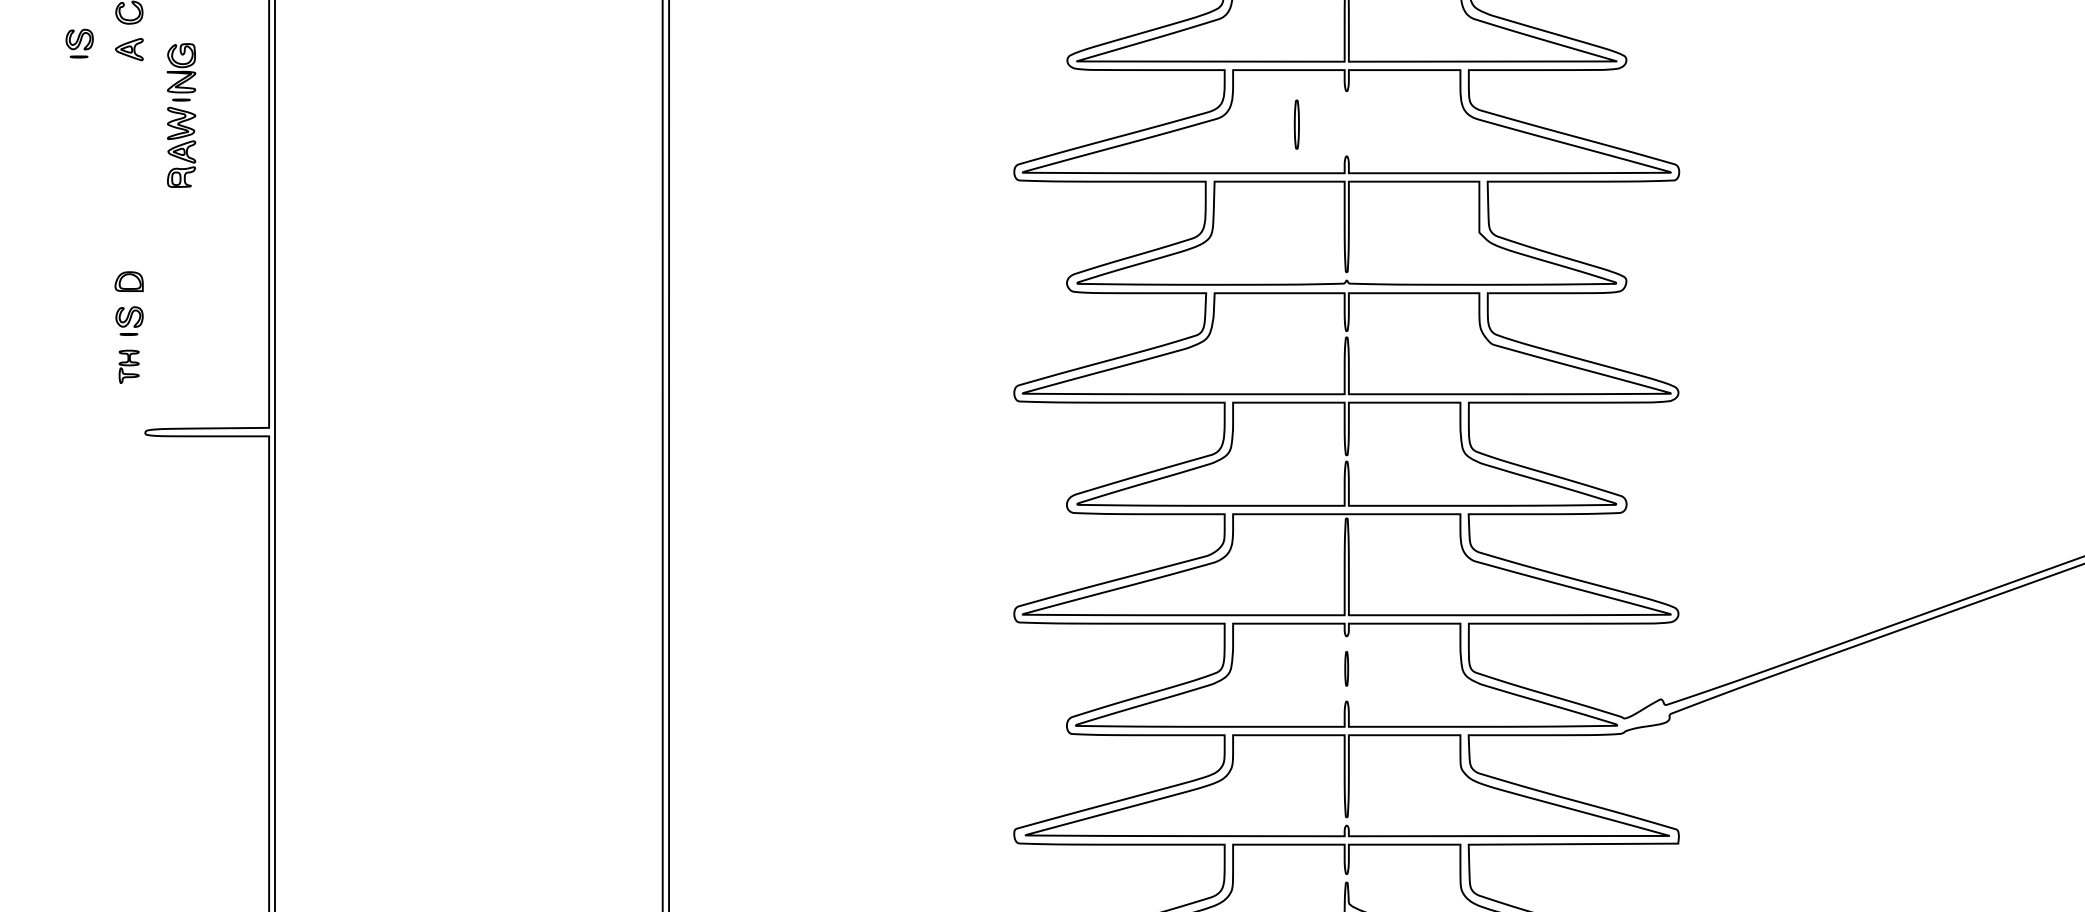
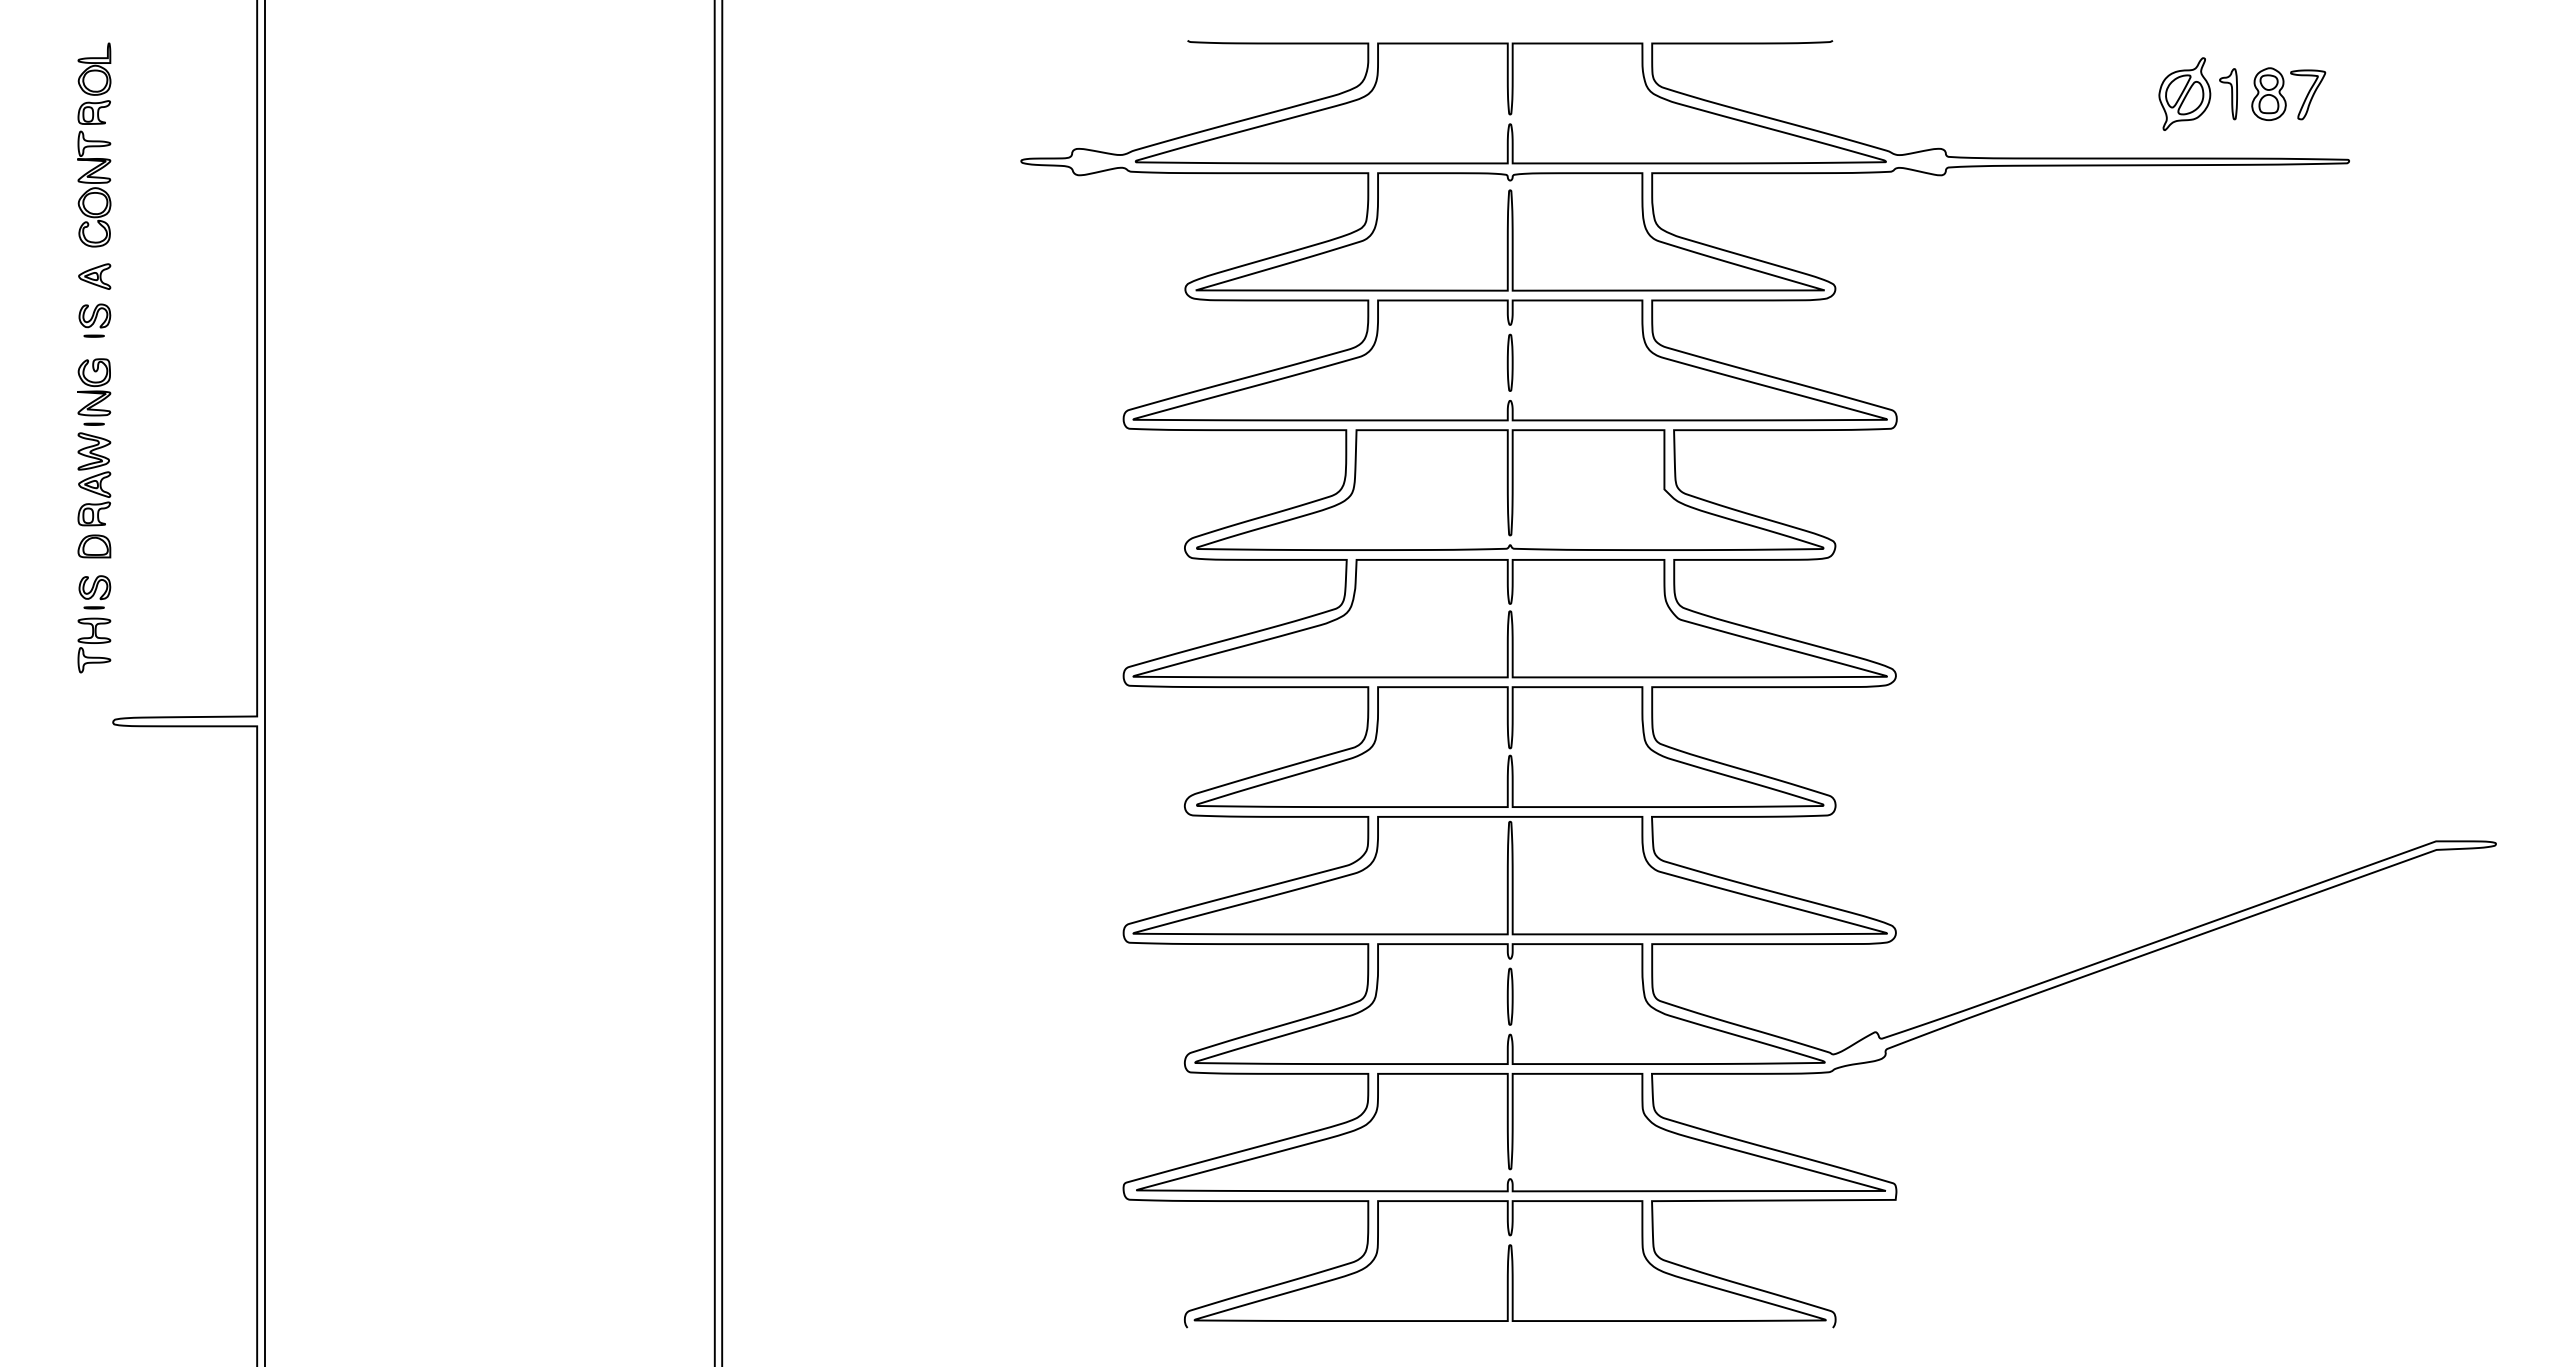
part: (79, 43) -> (94, 320), moved
part: (181, 115) -> (94, 442), moved
part: (1296, 124) -> (1509, 362), moved
part: (129, 366) -> (94, 645), size x1.43
part: (1346, 668) -> (1509, 996), size x1.43

